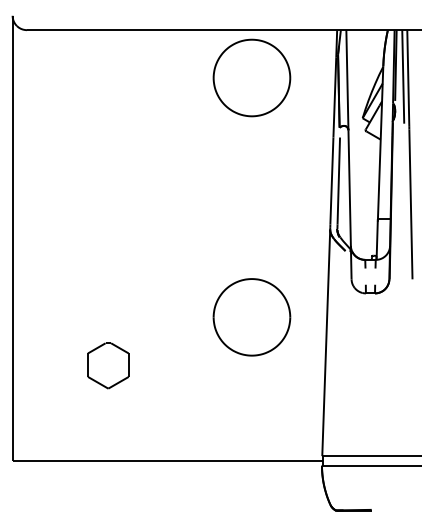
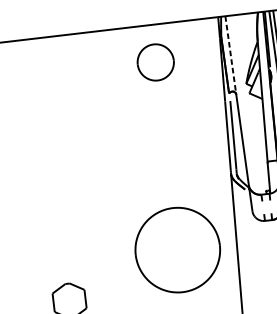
part: (251, 77) -> (155, 62), size x0.6
line: (347, 80) -> (230, 55), solid -> dashed
part: (251, 317) -> (177, 250), size x1.4

